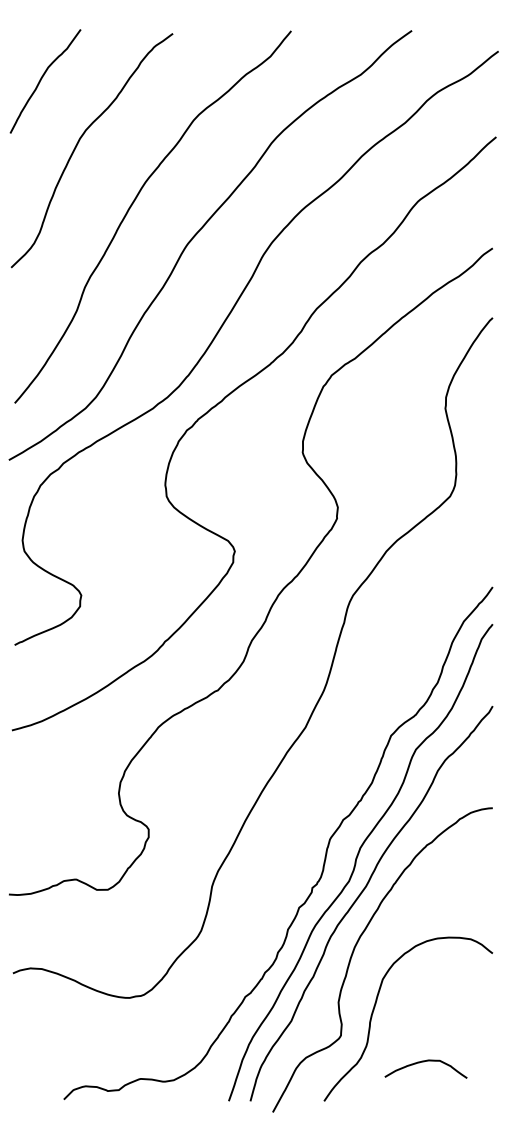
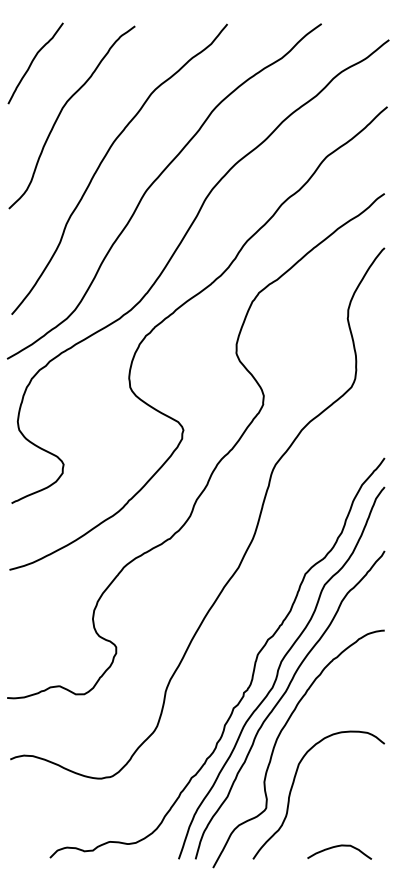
curve: (423, 1063) -> (337, 847), moved

